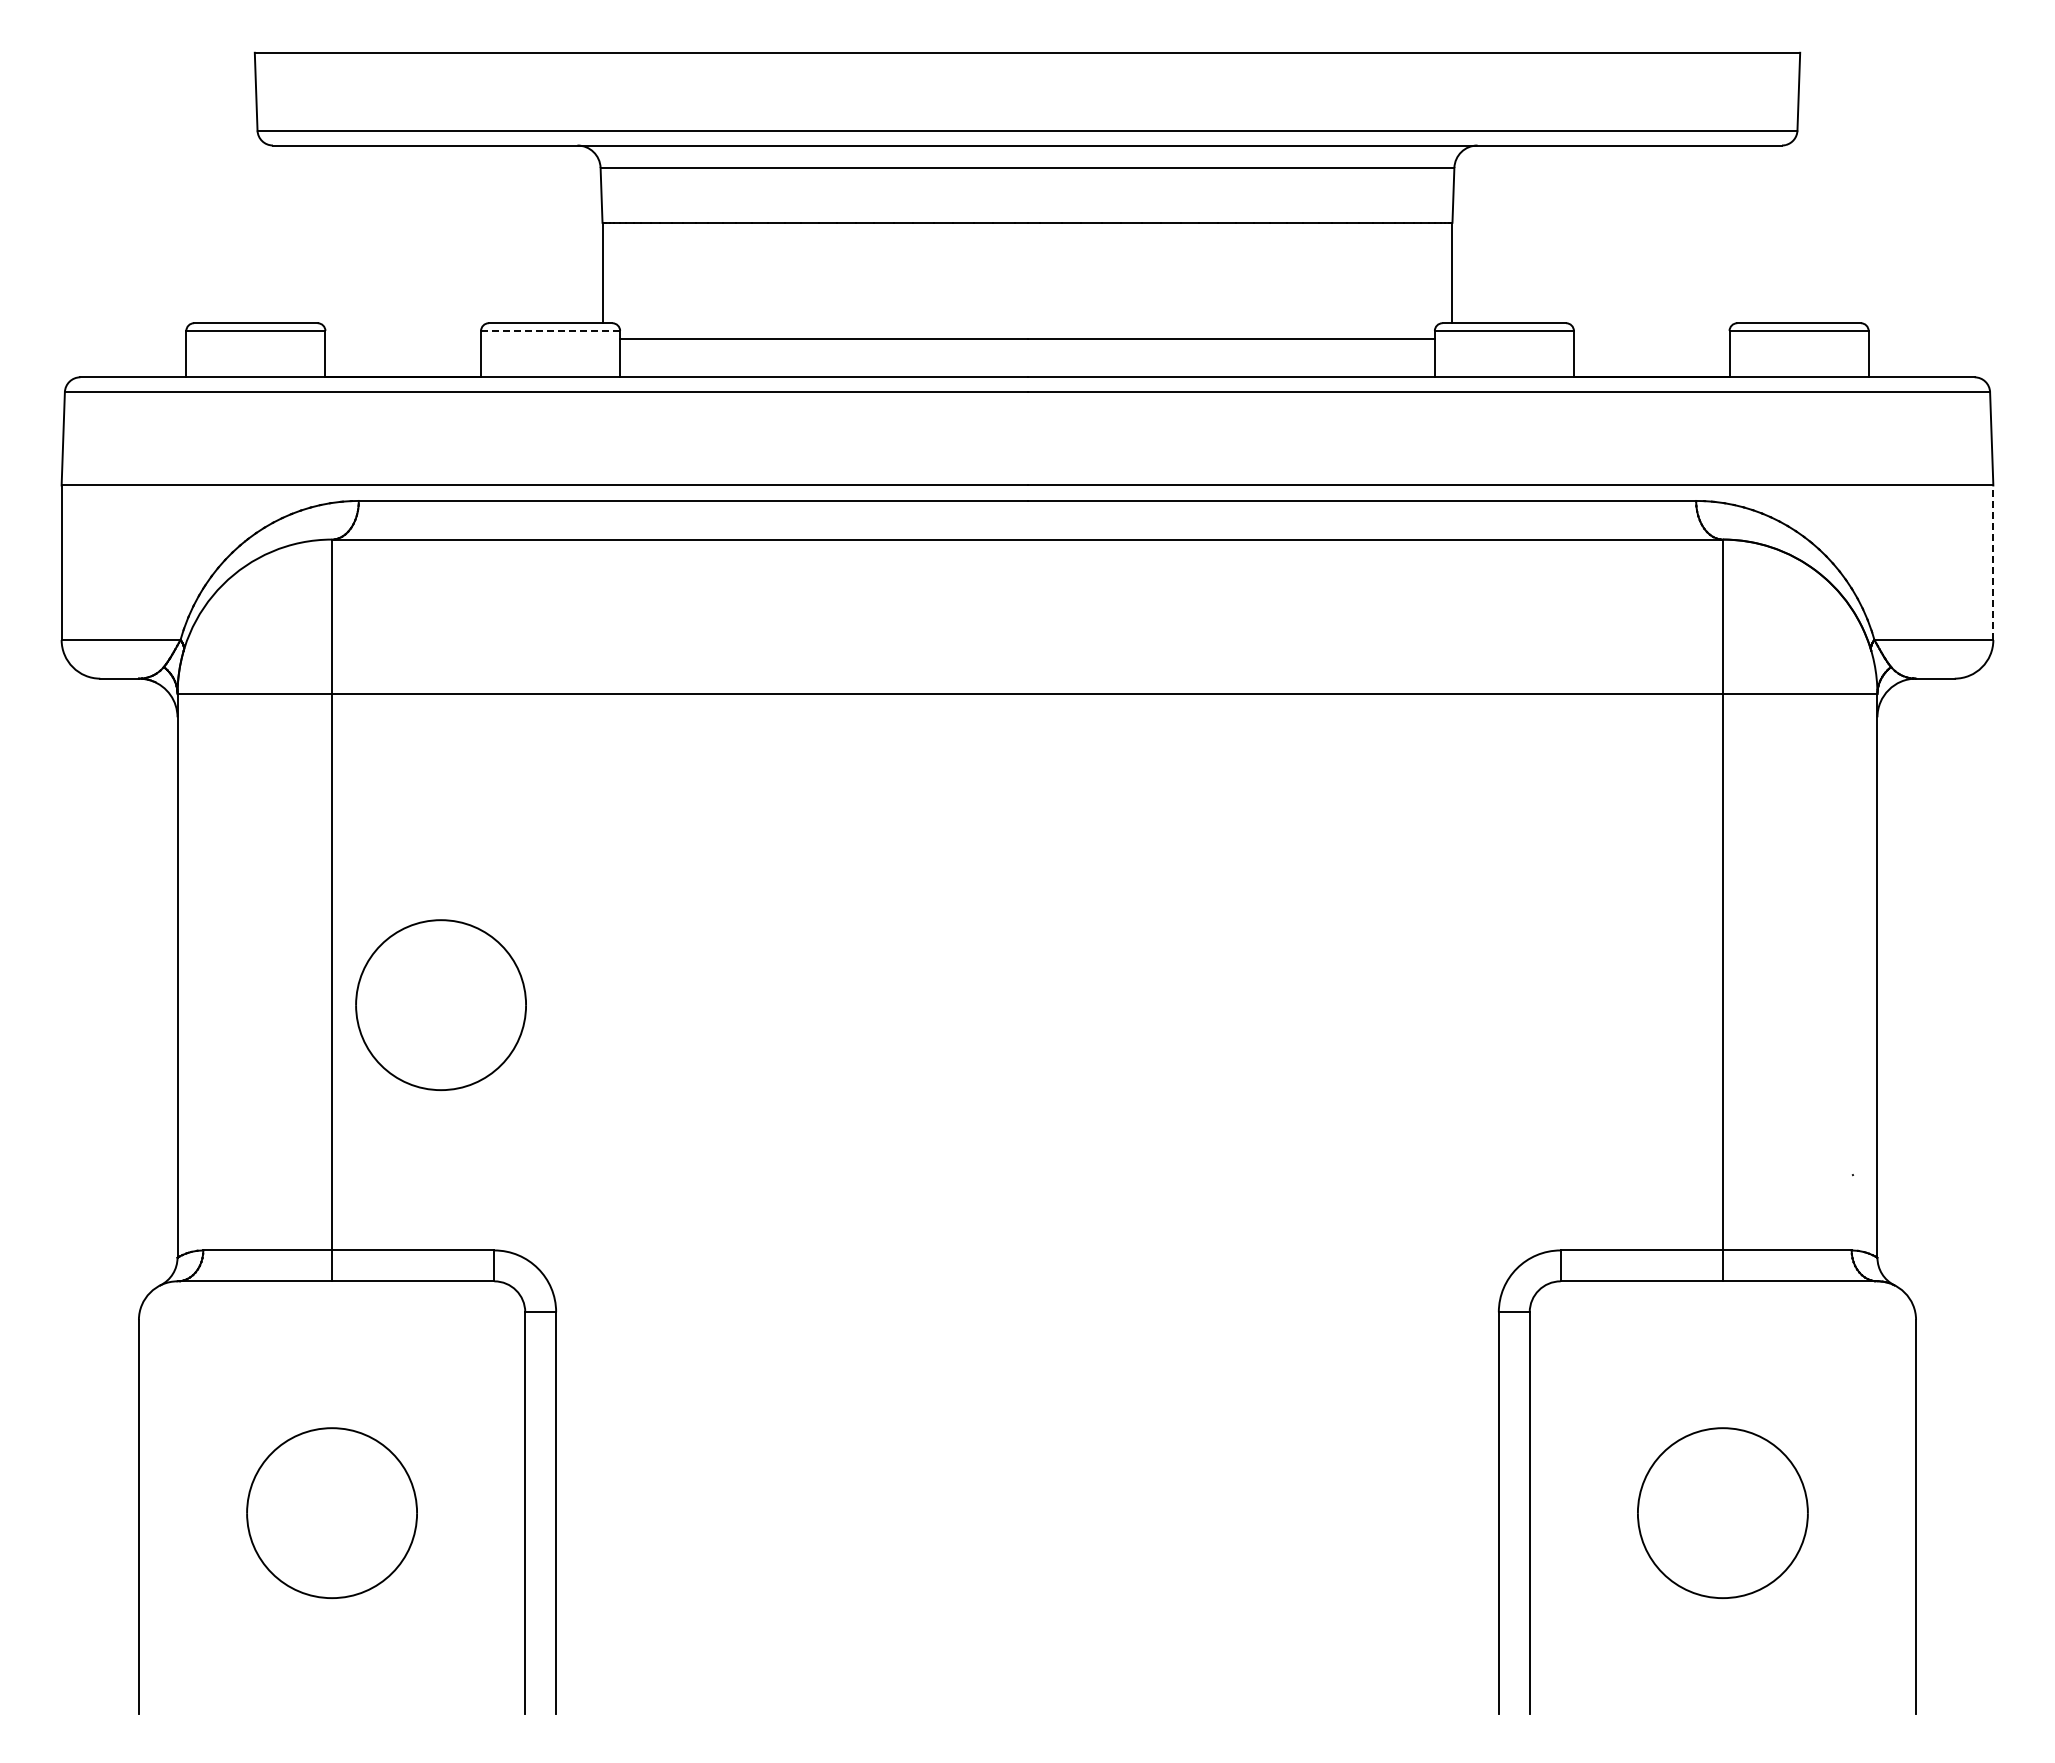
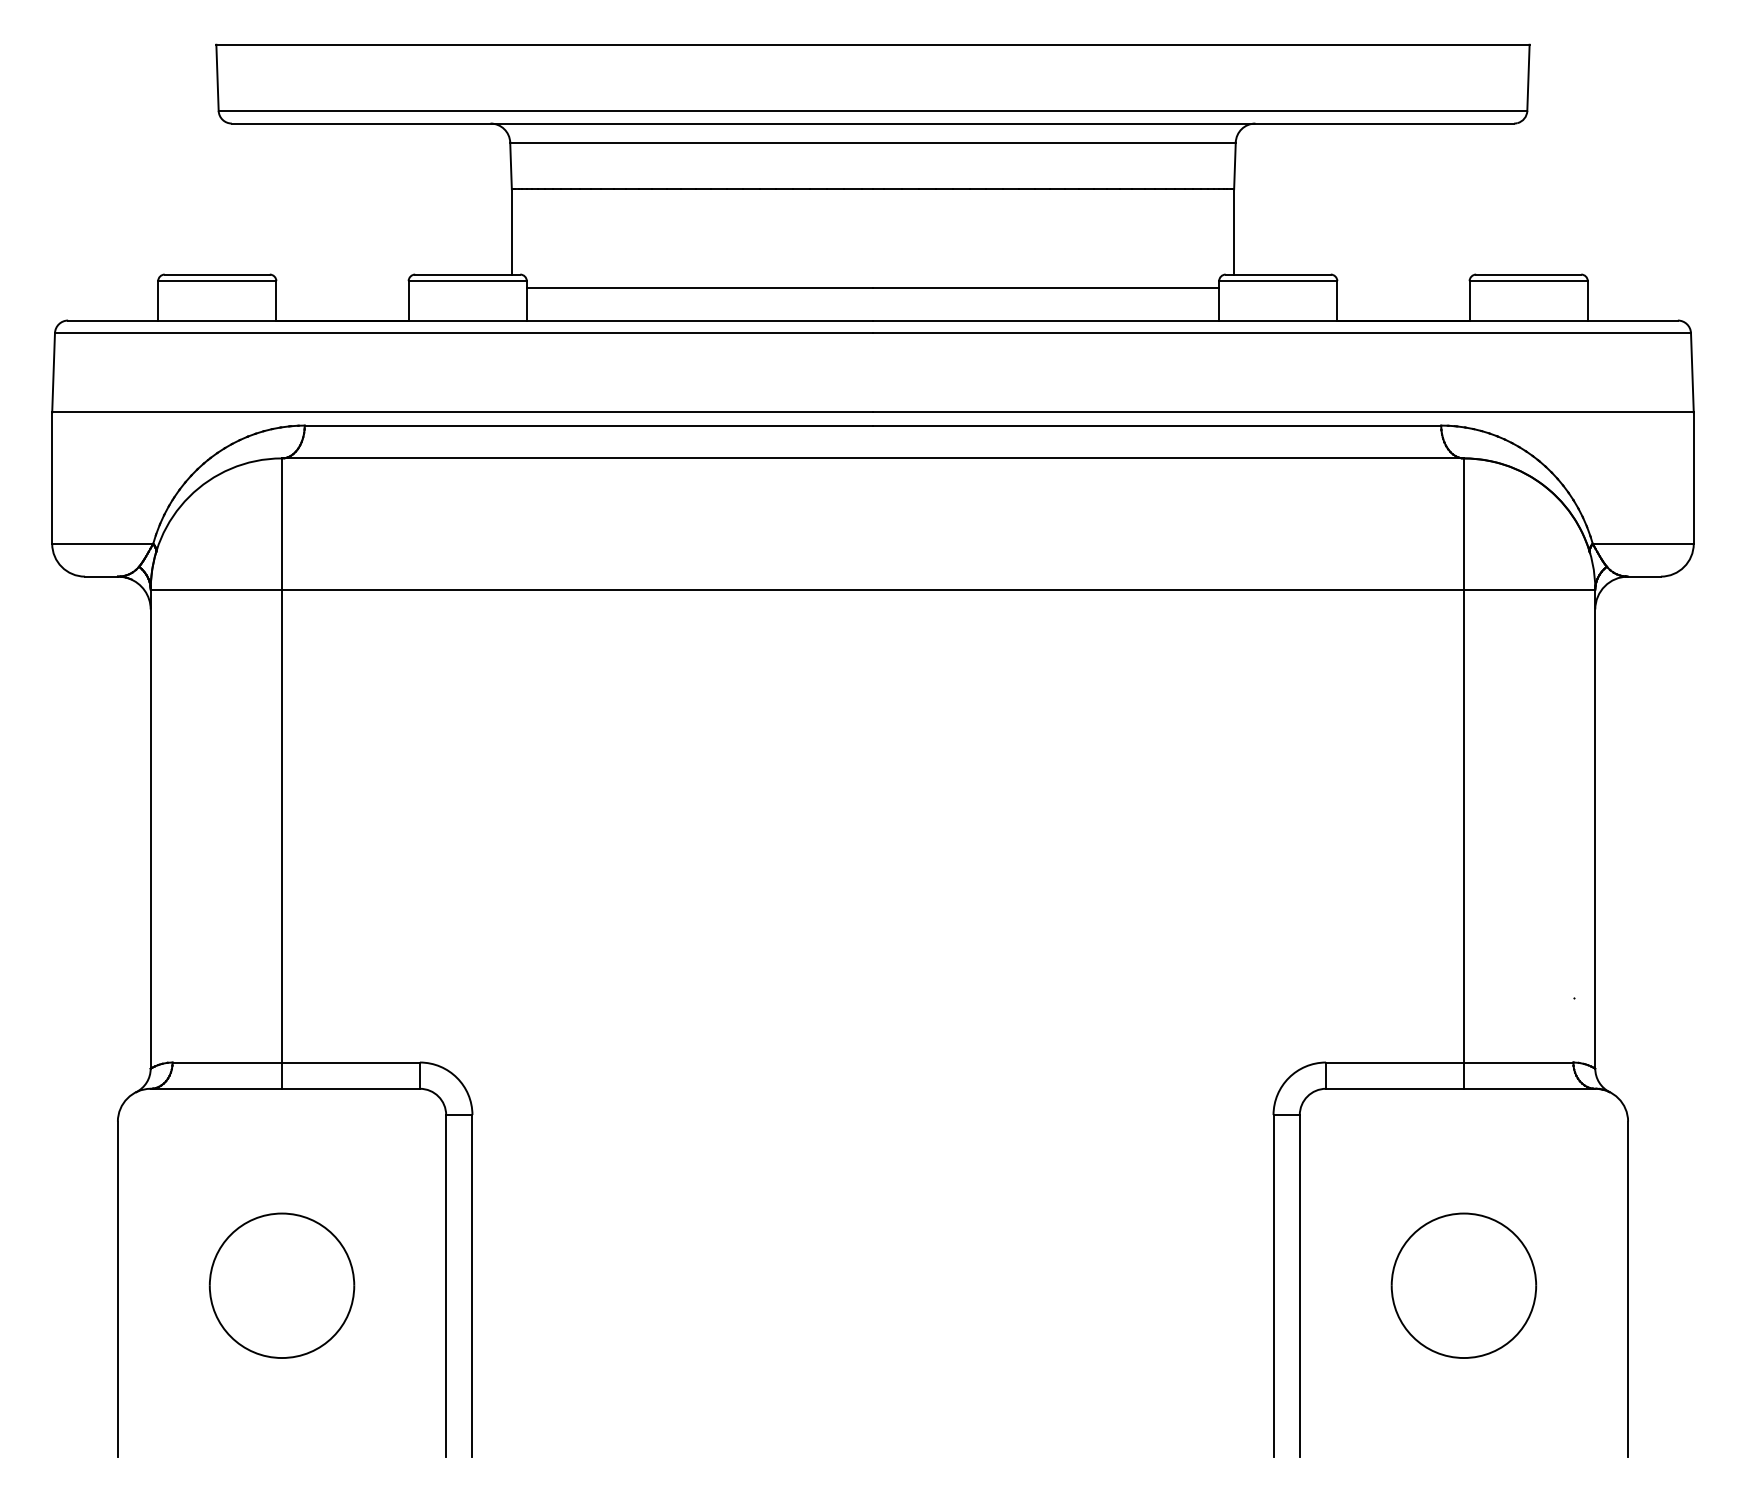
line: (550, 330) -> (467, 280), dashed -> solid
line: (1993, 562) -> (1693, 477), dashed -> solid
part: (440, 1004) -> (374, 853), removed

